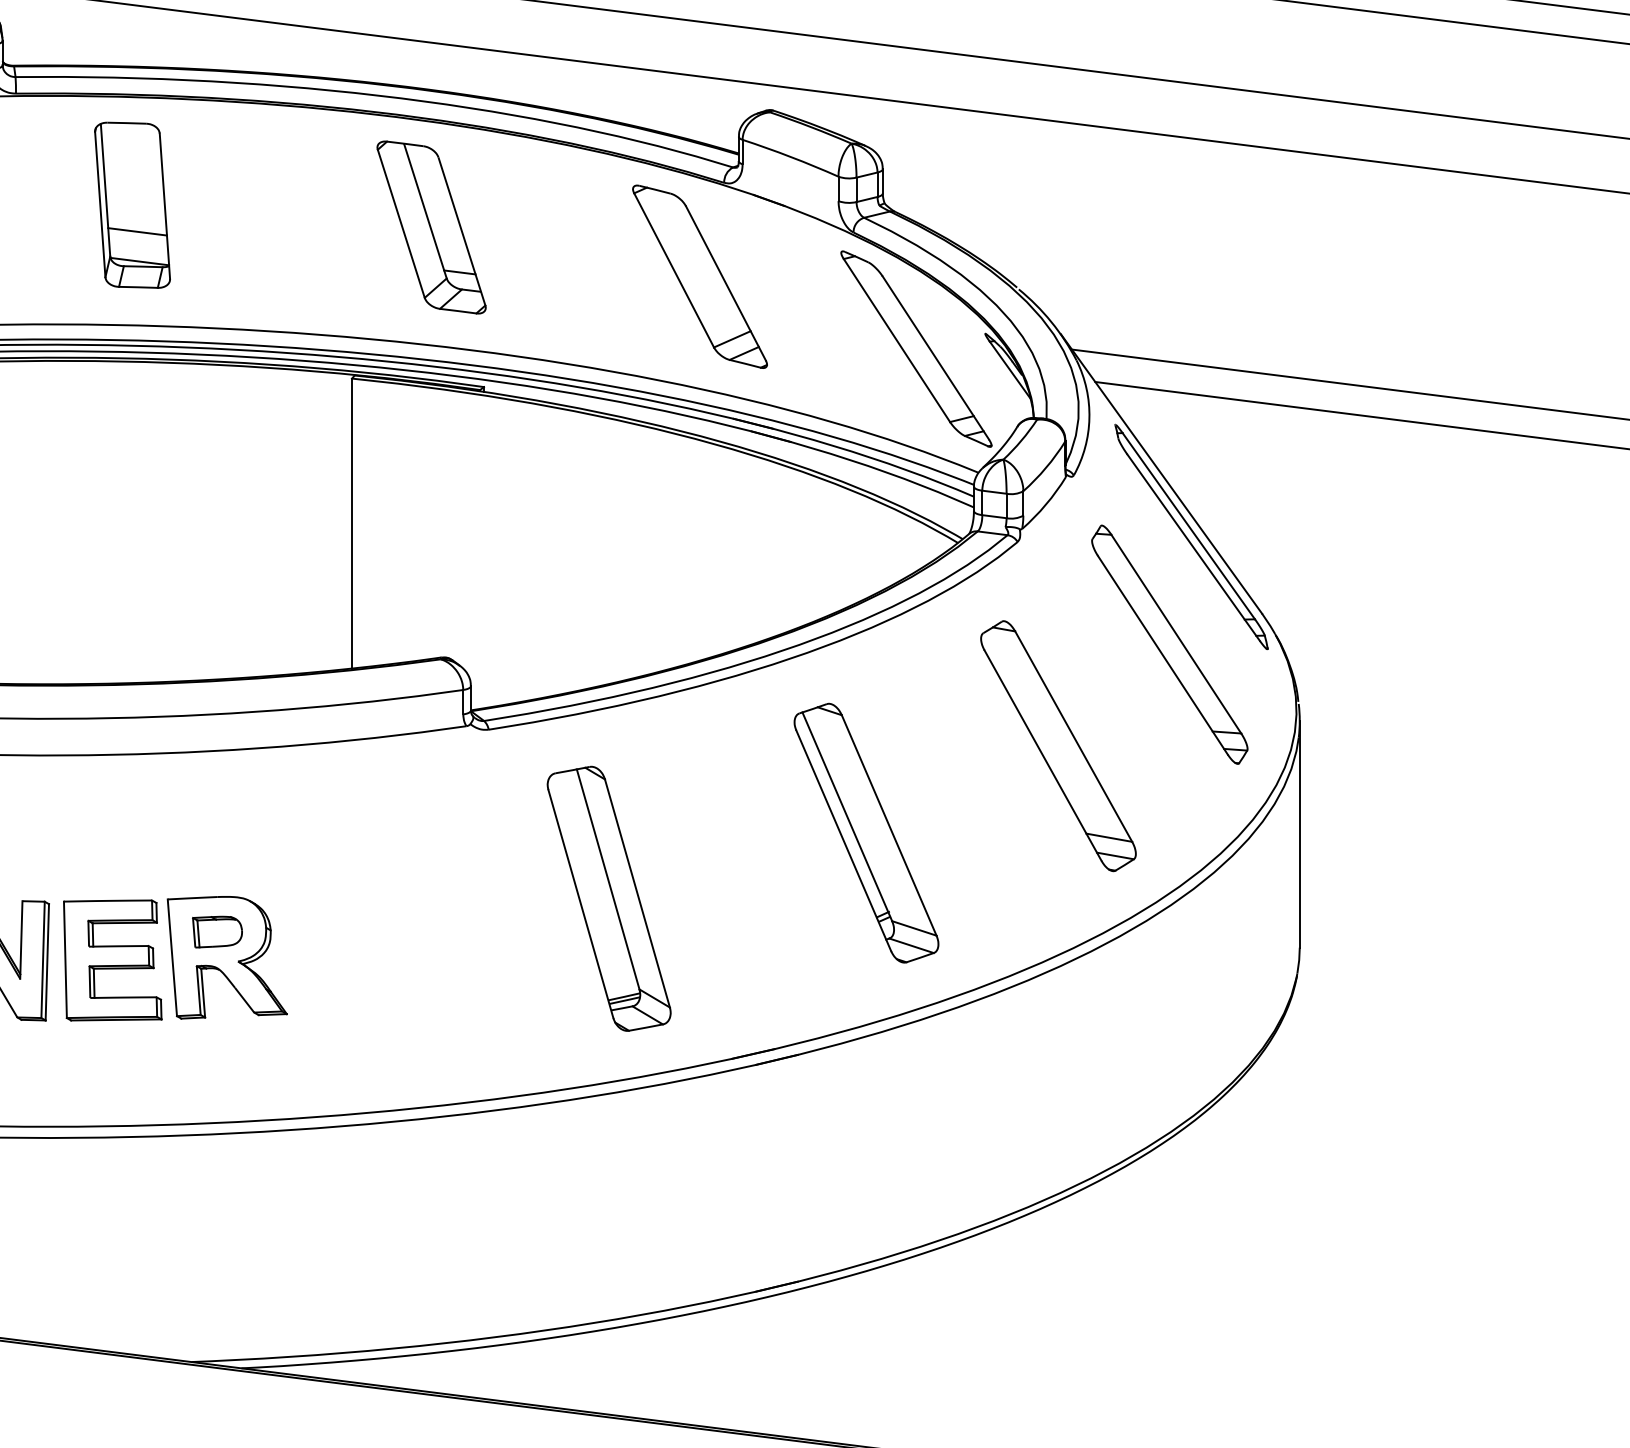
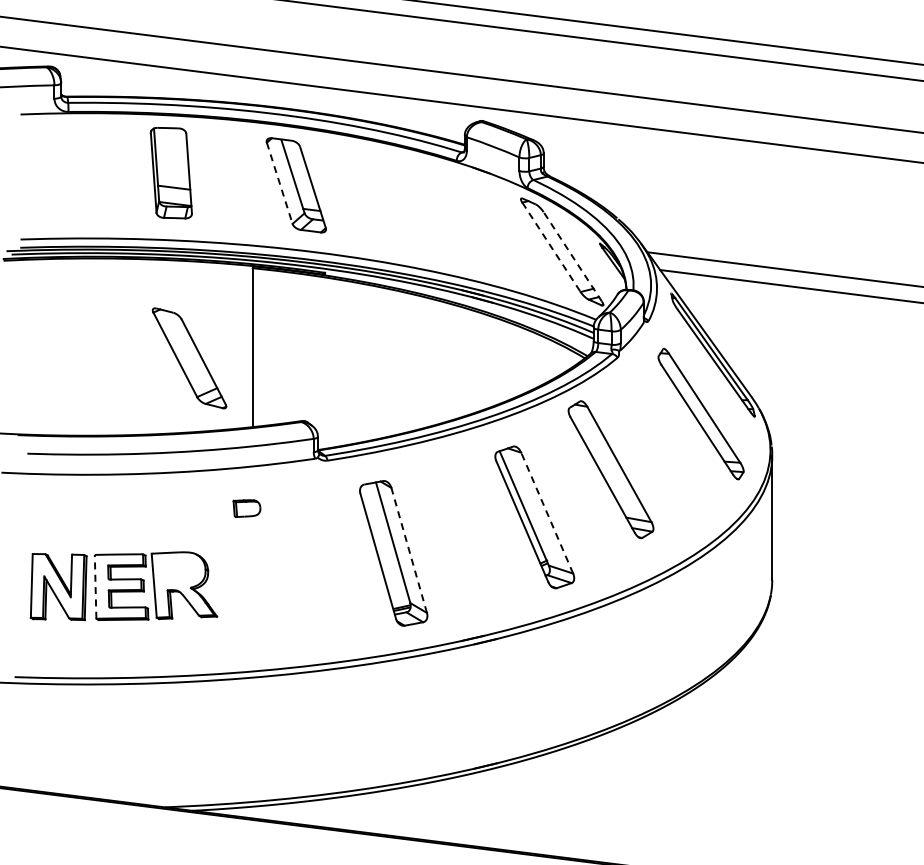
part: (130, 205) -> (170, 173), moved
line: (400, 224) -> (279, 183), solid -> dashed
part: (699, 277) -> (189, 358), moved
line: (896, 340) -> (551, 247), solid -> dashed
line: (935, 357) -> (572, 256), solid -> dashed
part: (1057, 745) -> (610, 469), moved
line: (889, 826) -> (547, 513), solid -> dashed
line: (637, 891) -> (409, 549), solid -> dashed
part: (216, 931) -> (246, 508), moved
line: (65, 959) -> (95, 586), solid -> dashed

